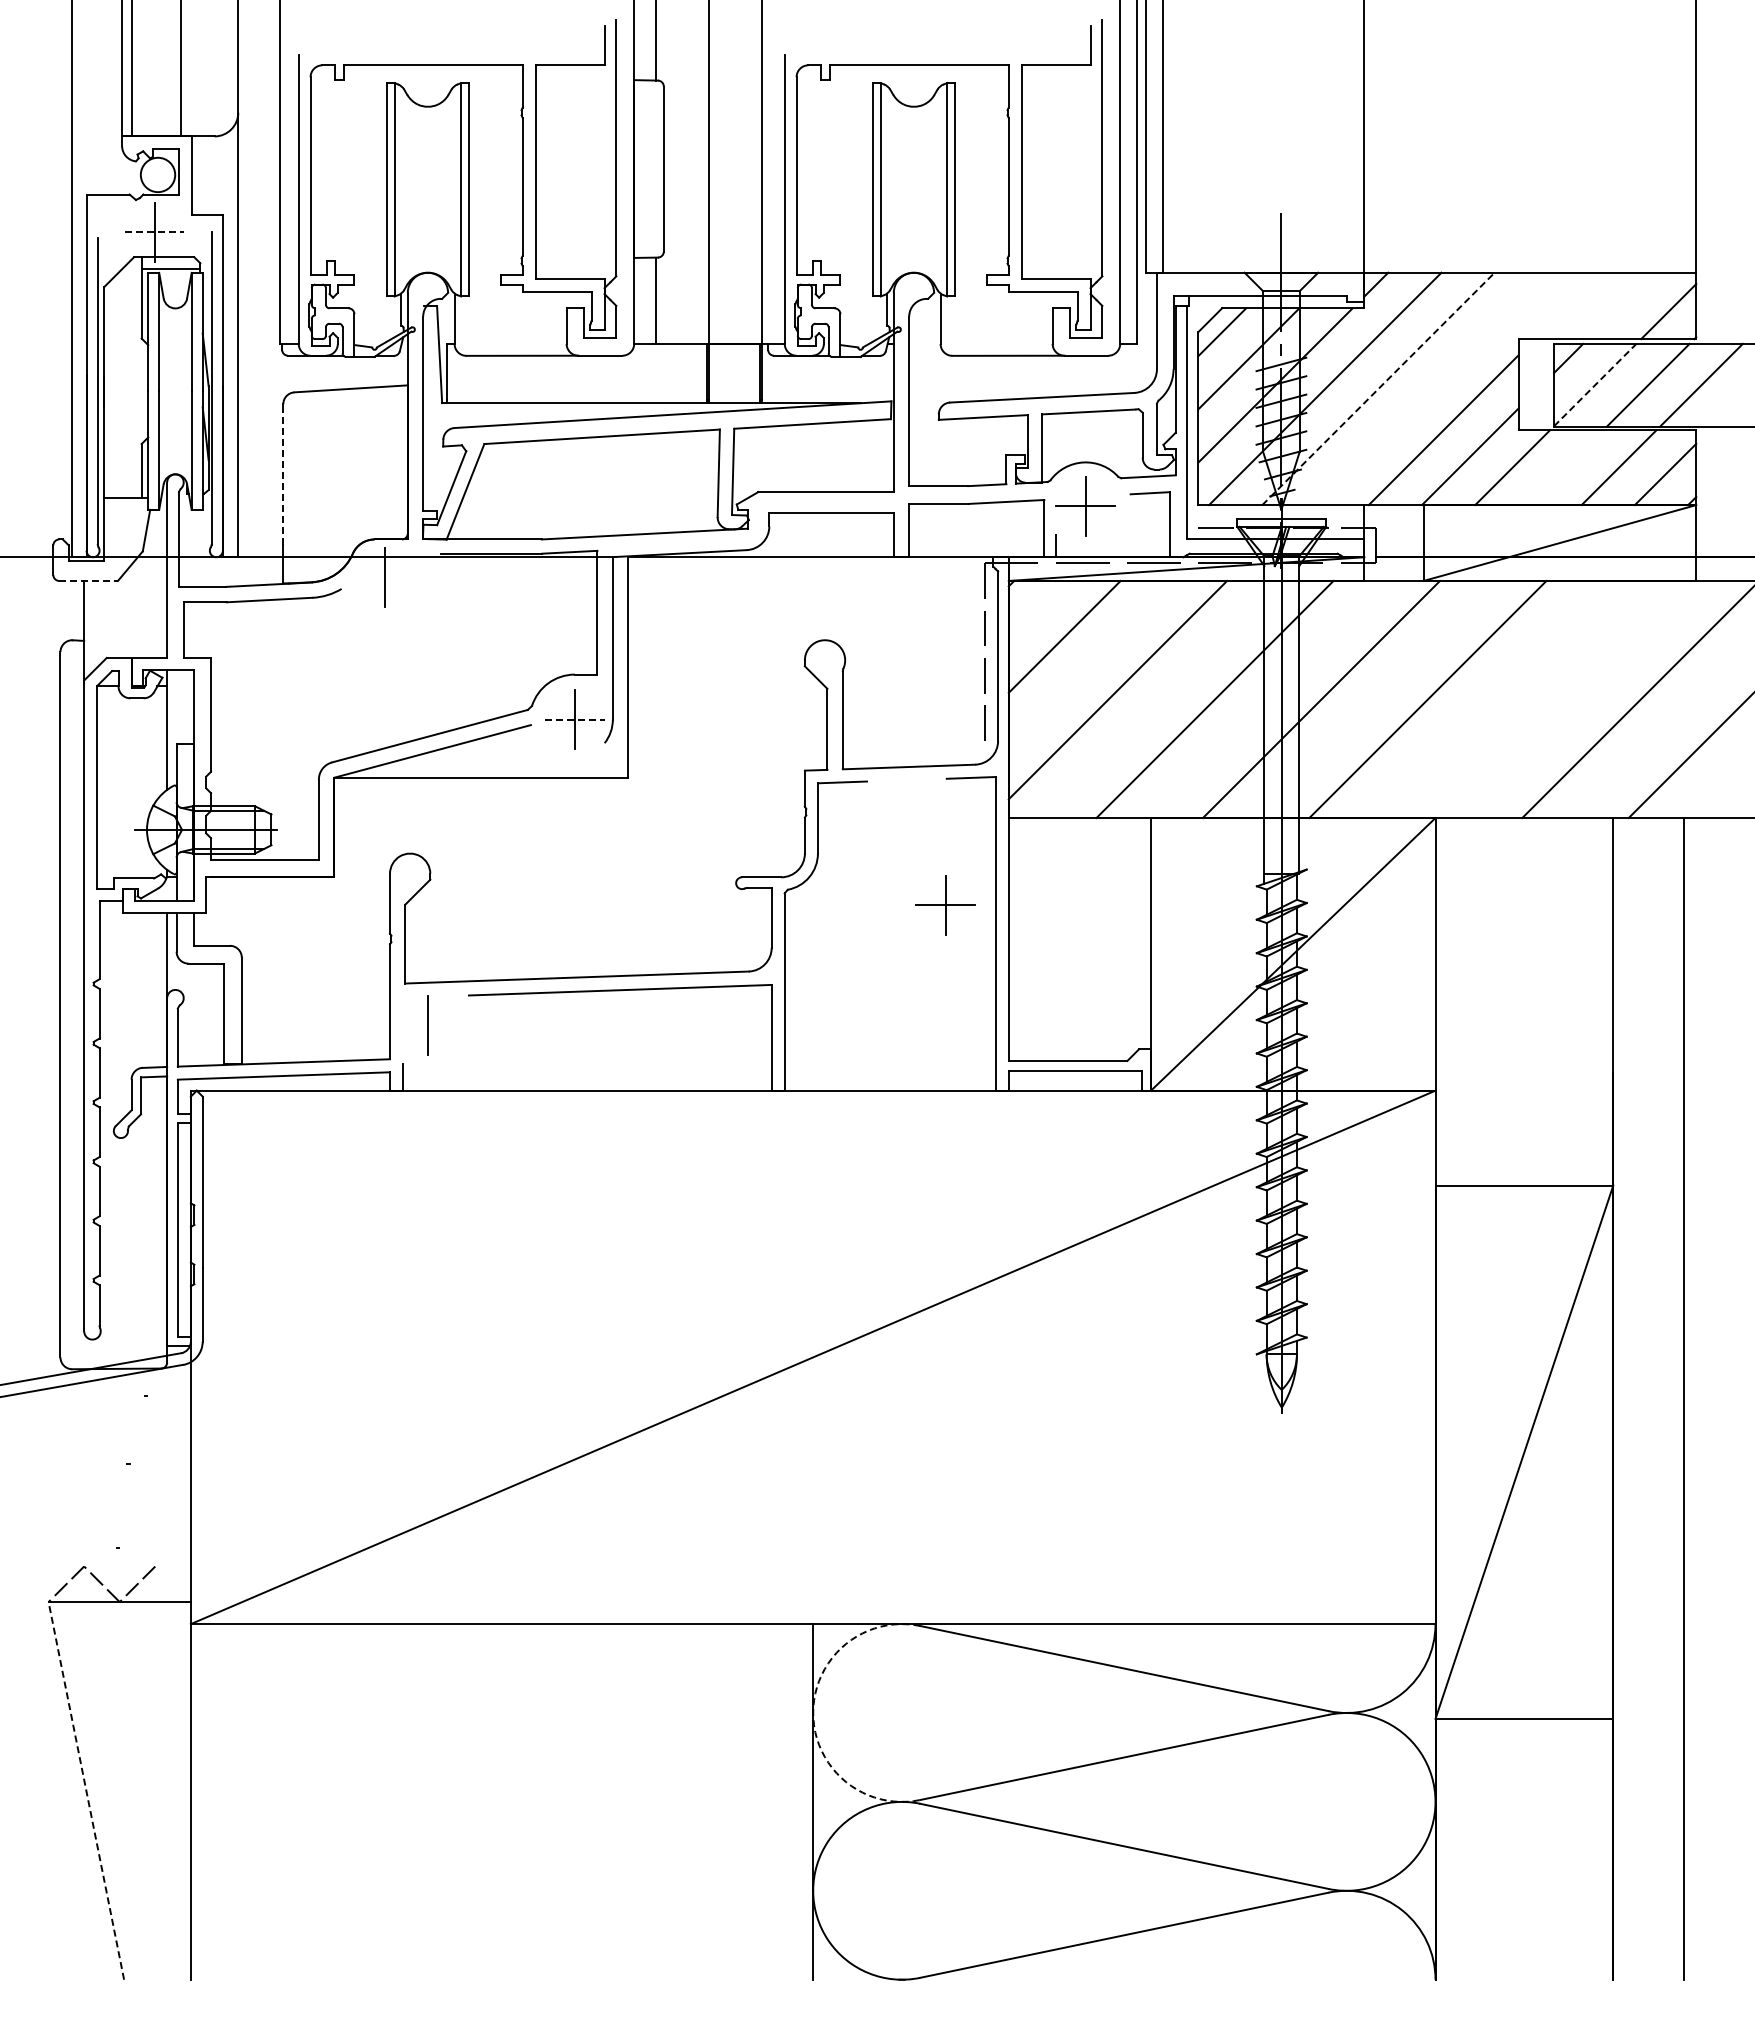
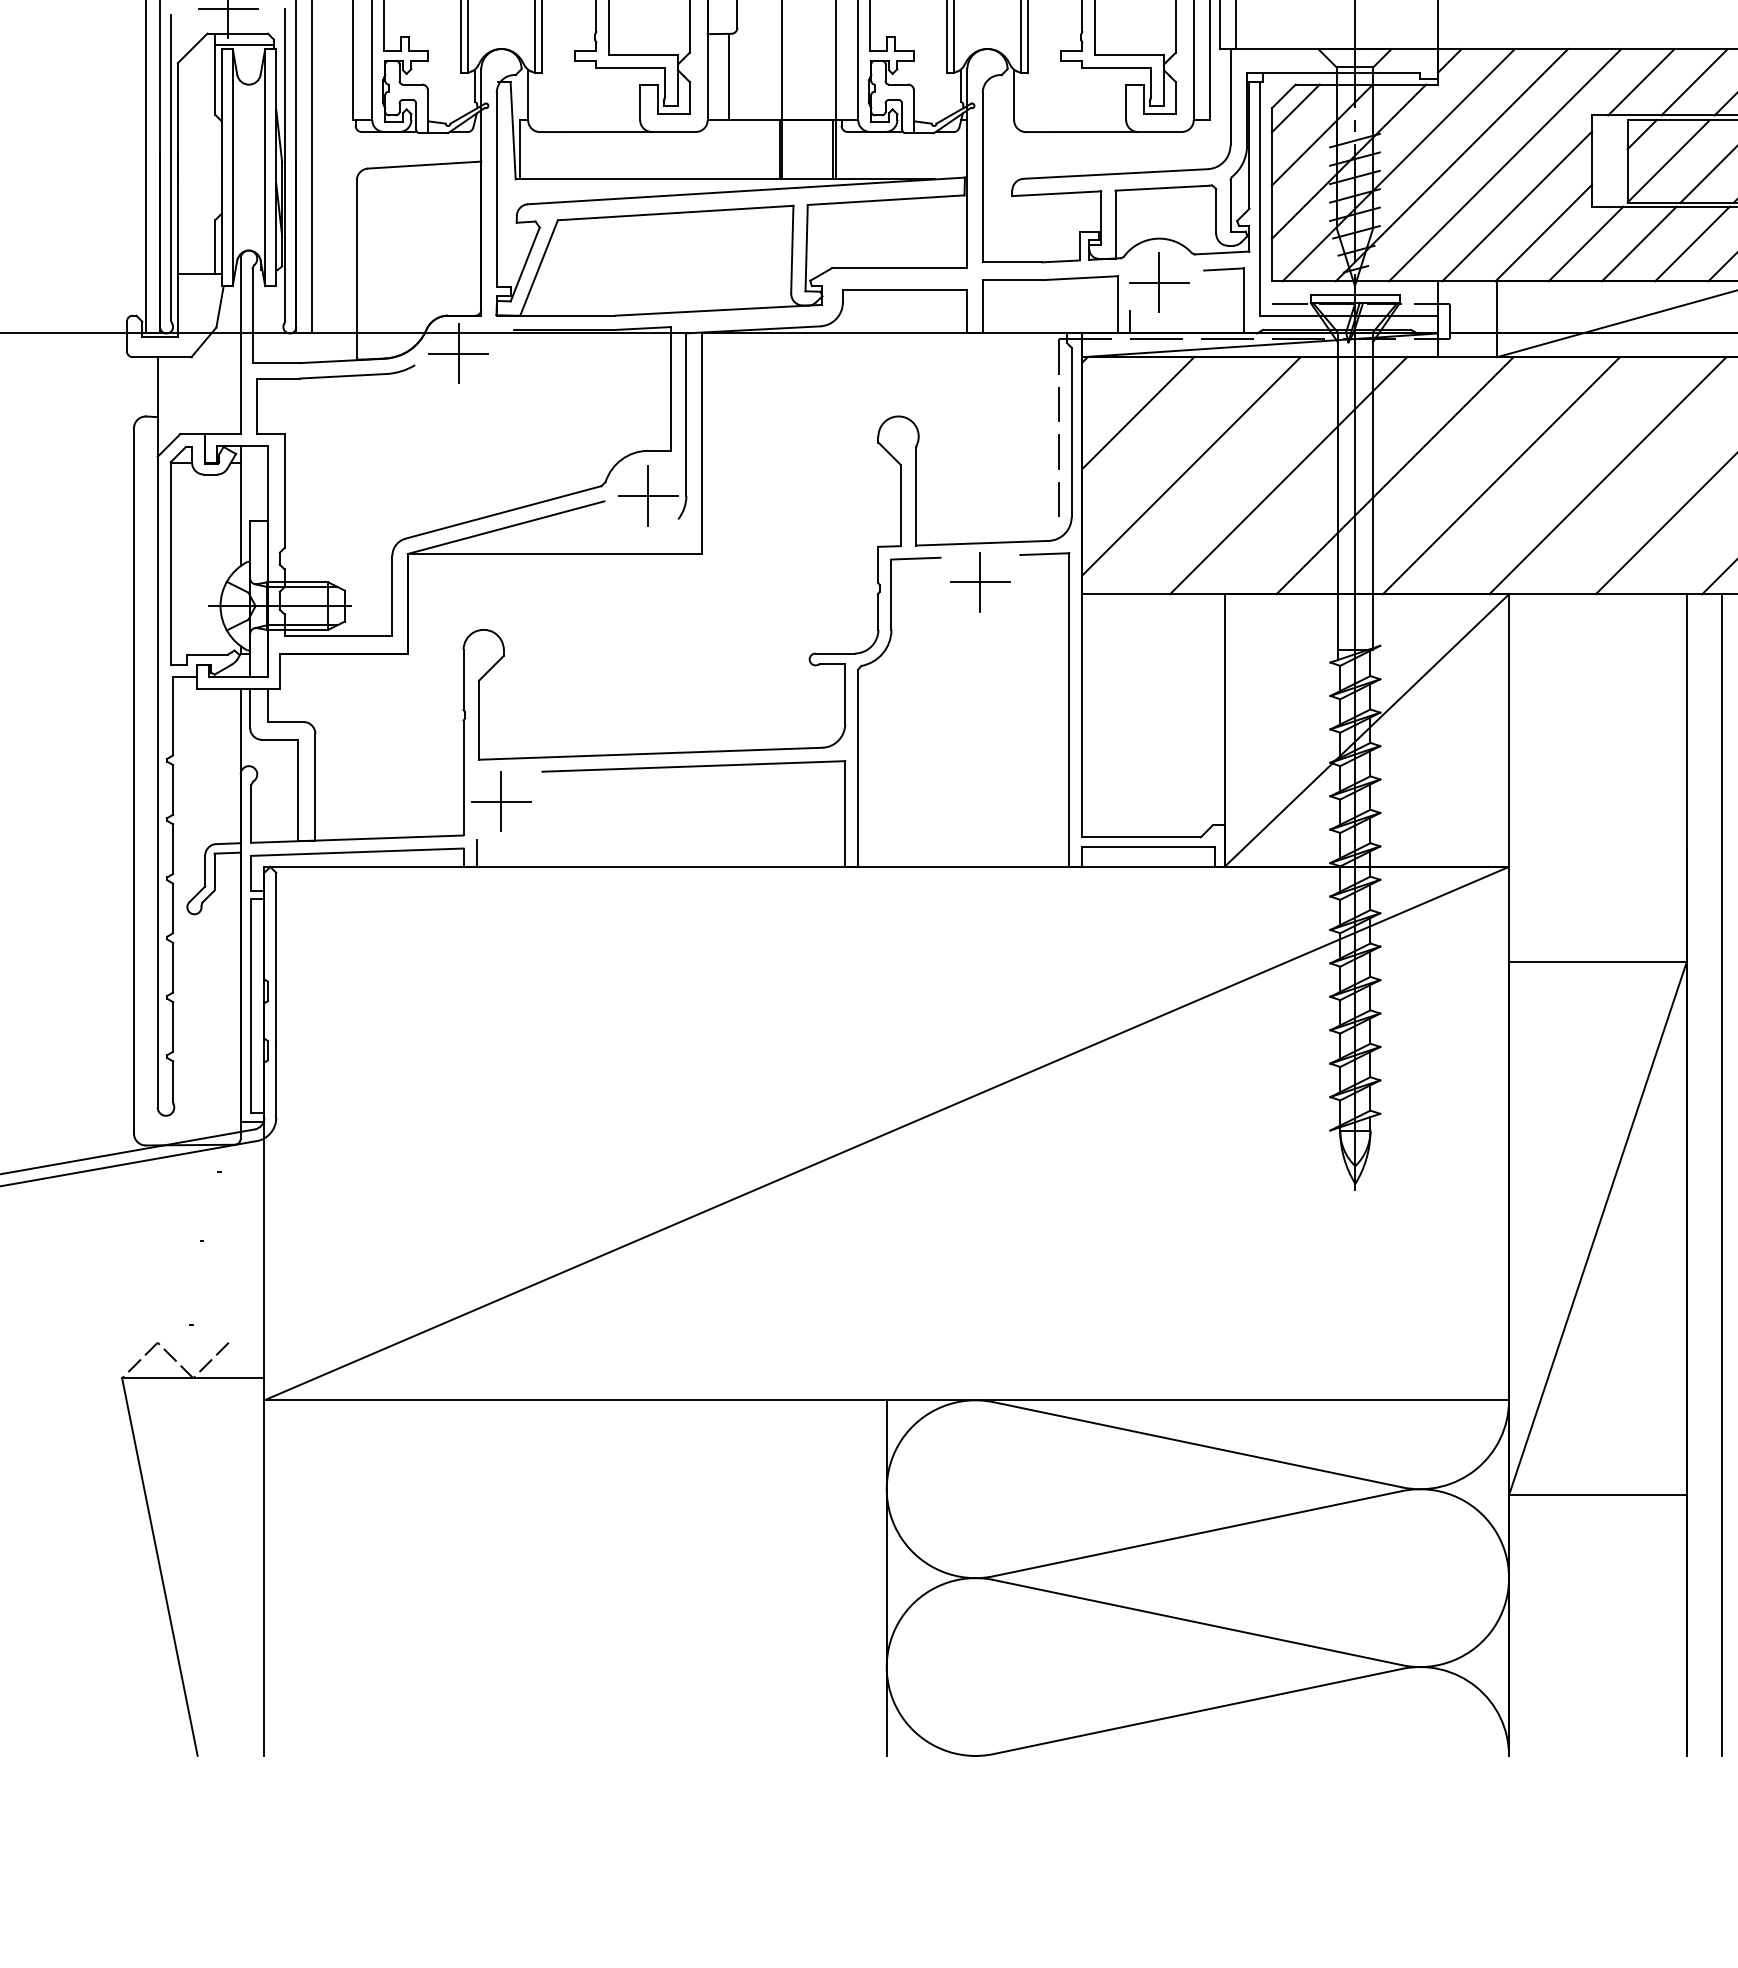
line: (154, 232) -> (228, 8), dashed -> solid
line: (1567, 305) -> (1641, 81), added
line: (1620, 305) -> (1694, 81), added
line: (1595, 384) -> (1669, 160), dashed -> solid
line: (1378, 388) -> (1452, 164), dashed -> solid
line: (1431, 388) -> (1505, 164), added
line: (1565, 467) -> (1639, 243), added
line: (283, 474) -> (357, 250), dashed -> solid
line: (384, 577) -> (458, 353), added
line: (89, 580) -> (163, 356), dashed -> solid
line: (1533, 699) -> (1607, 475), added
line: (574, 719) -> (648, 495), dashed -> solid
part: (945, 905) -> (980, 582), moved
line: (427, 1025) -> (501, 801), added
line: (1648, 1398) -> (1722, 1174), added
arc: (813, 1713) -> (887, 1489), dashed -> solid
line: (86, 1790) -> (160, 1566), dashed -> solid

